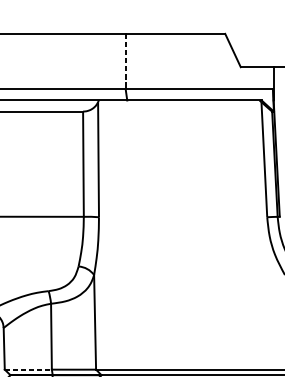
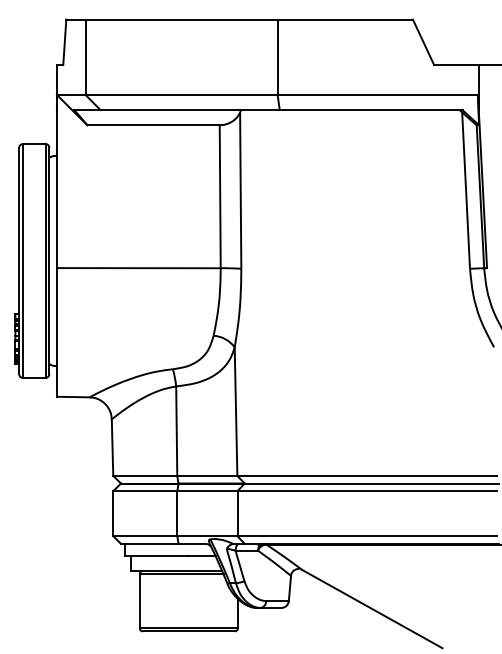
line: (125, 61) -> (277, 57), dashed -> solid
line: (28, 369) -> (145, 475), dashed -> solid

